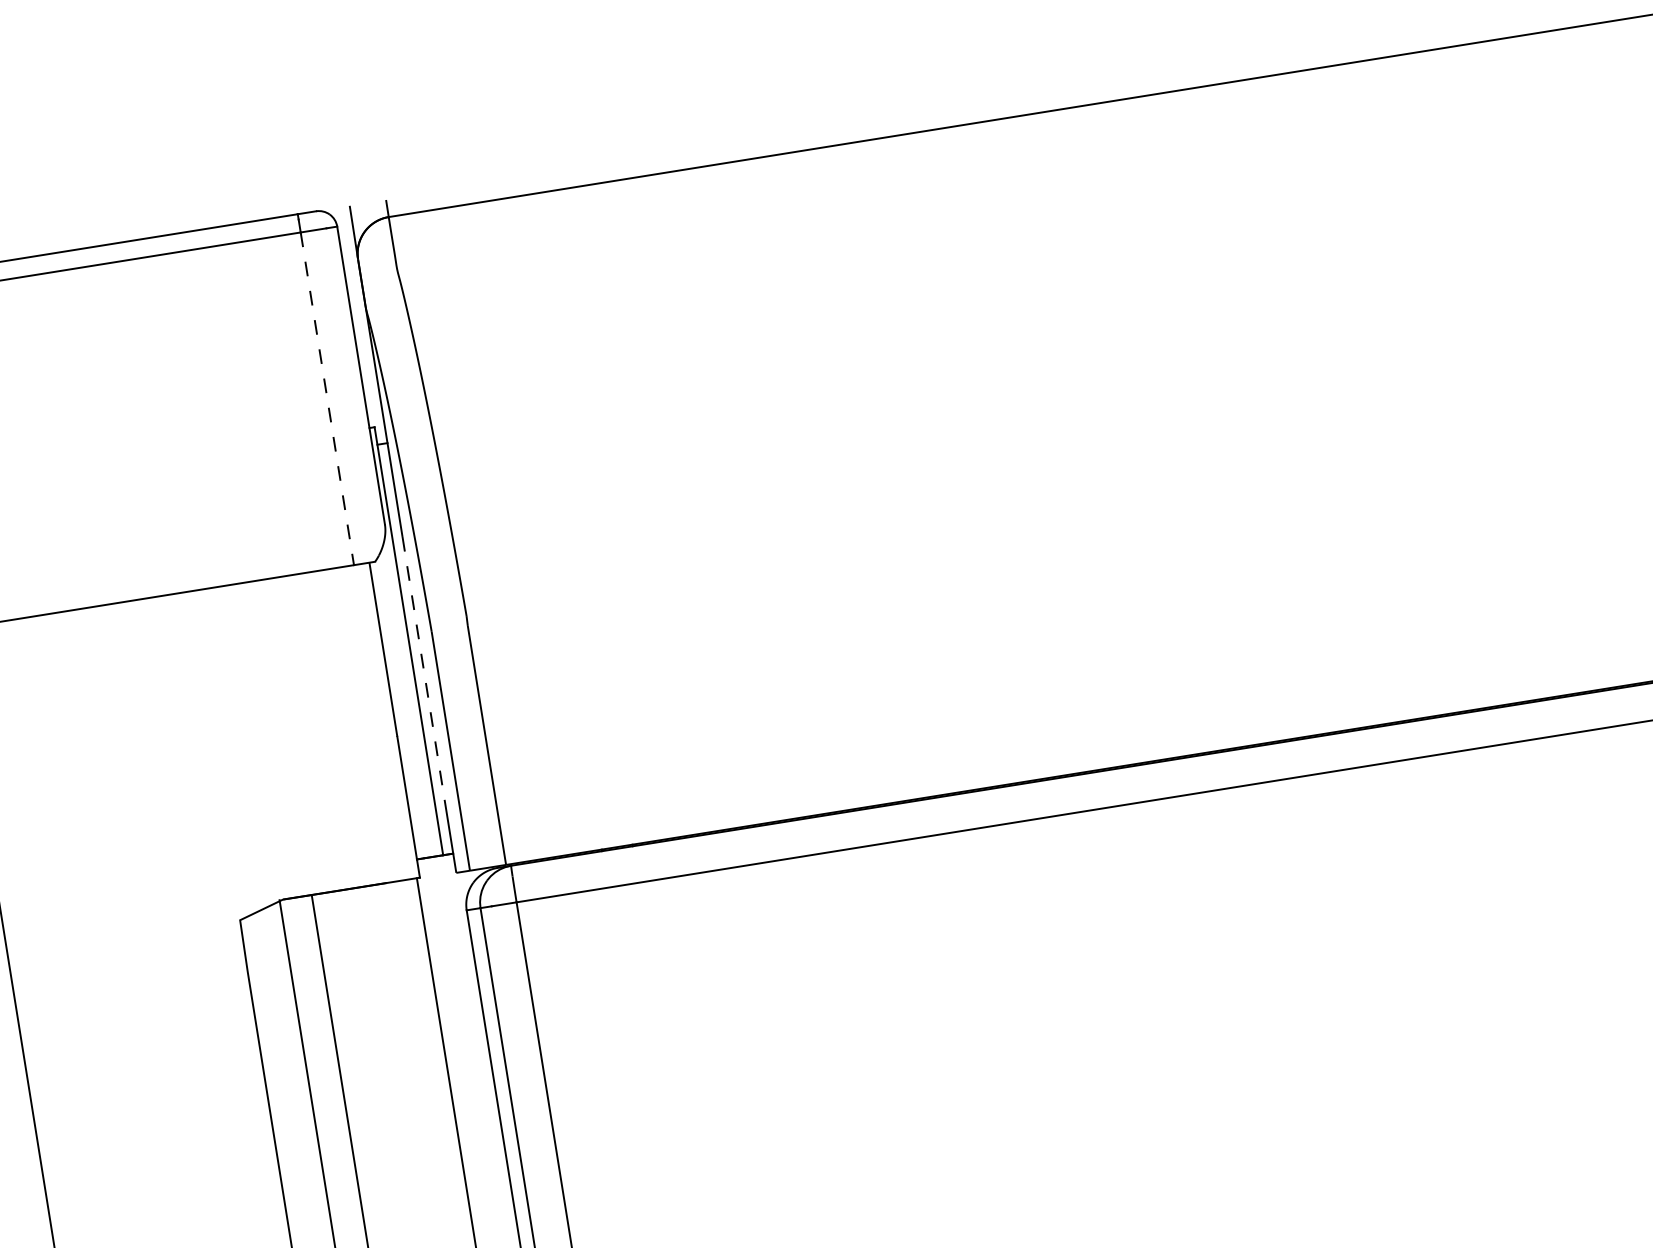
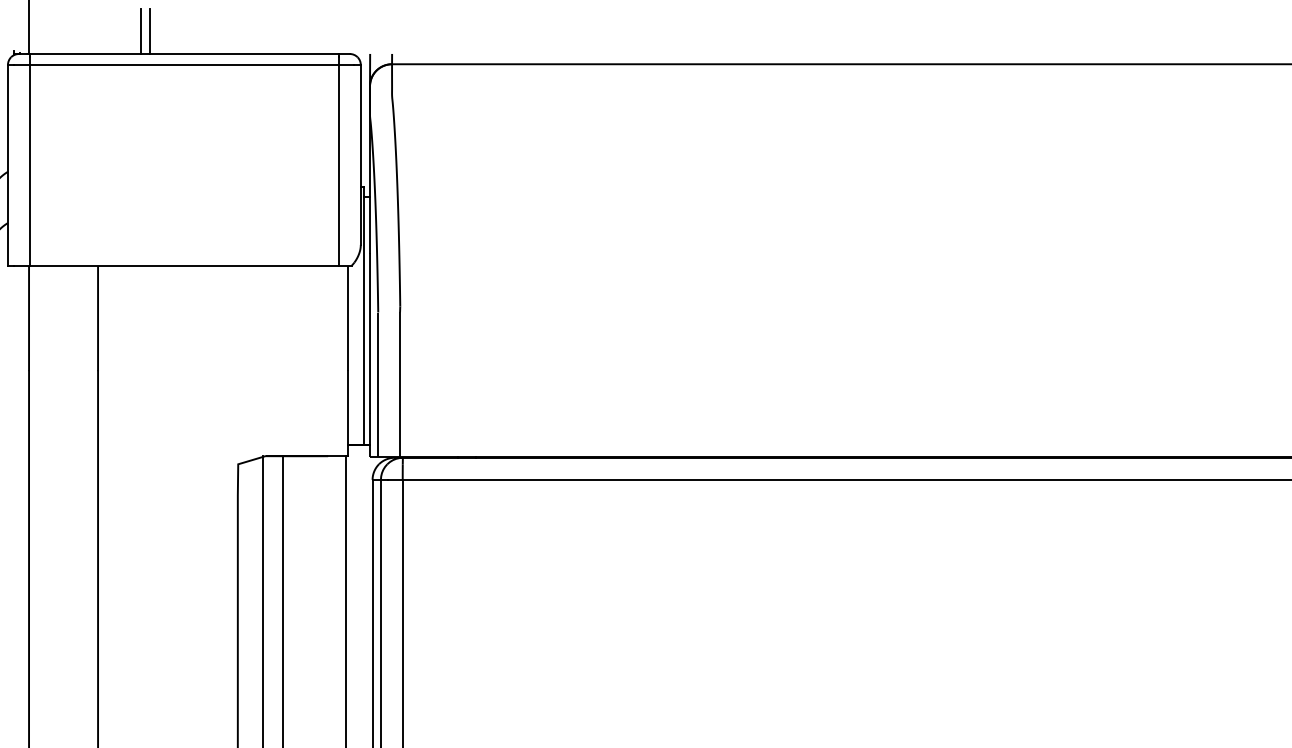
line: (326, 398) -> (338, 165), dashed -> solid
line: (424, 668) -> (370, 333), dashed -> solid

